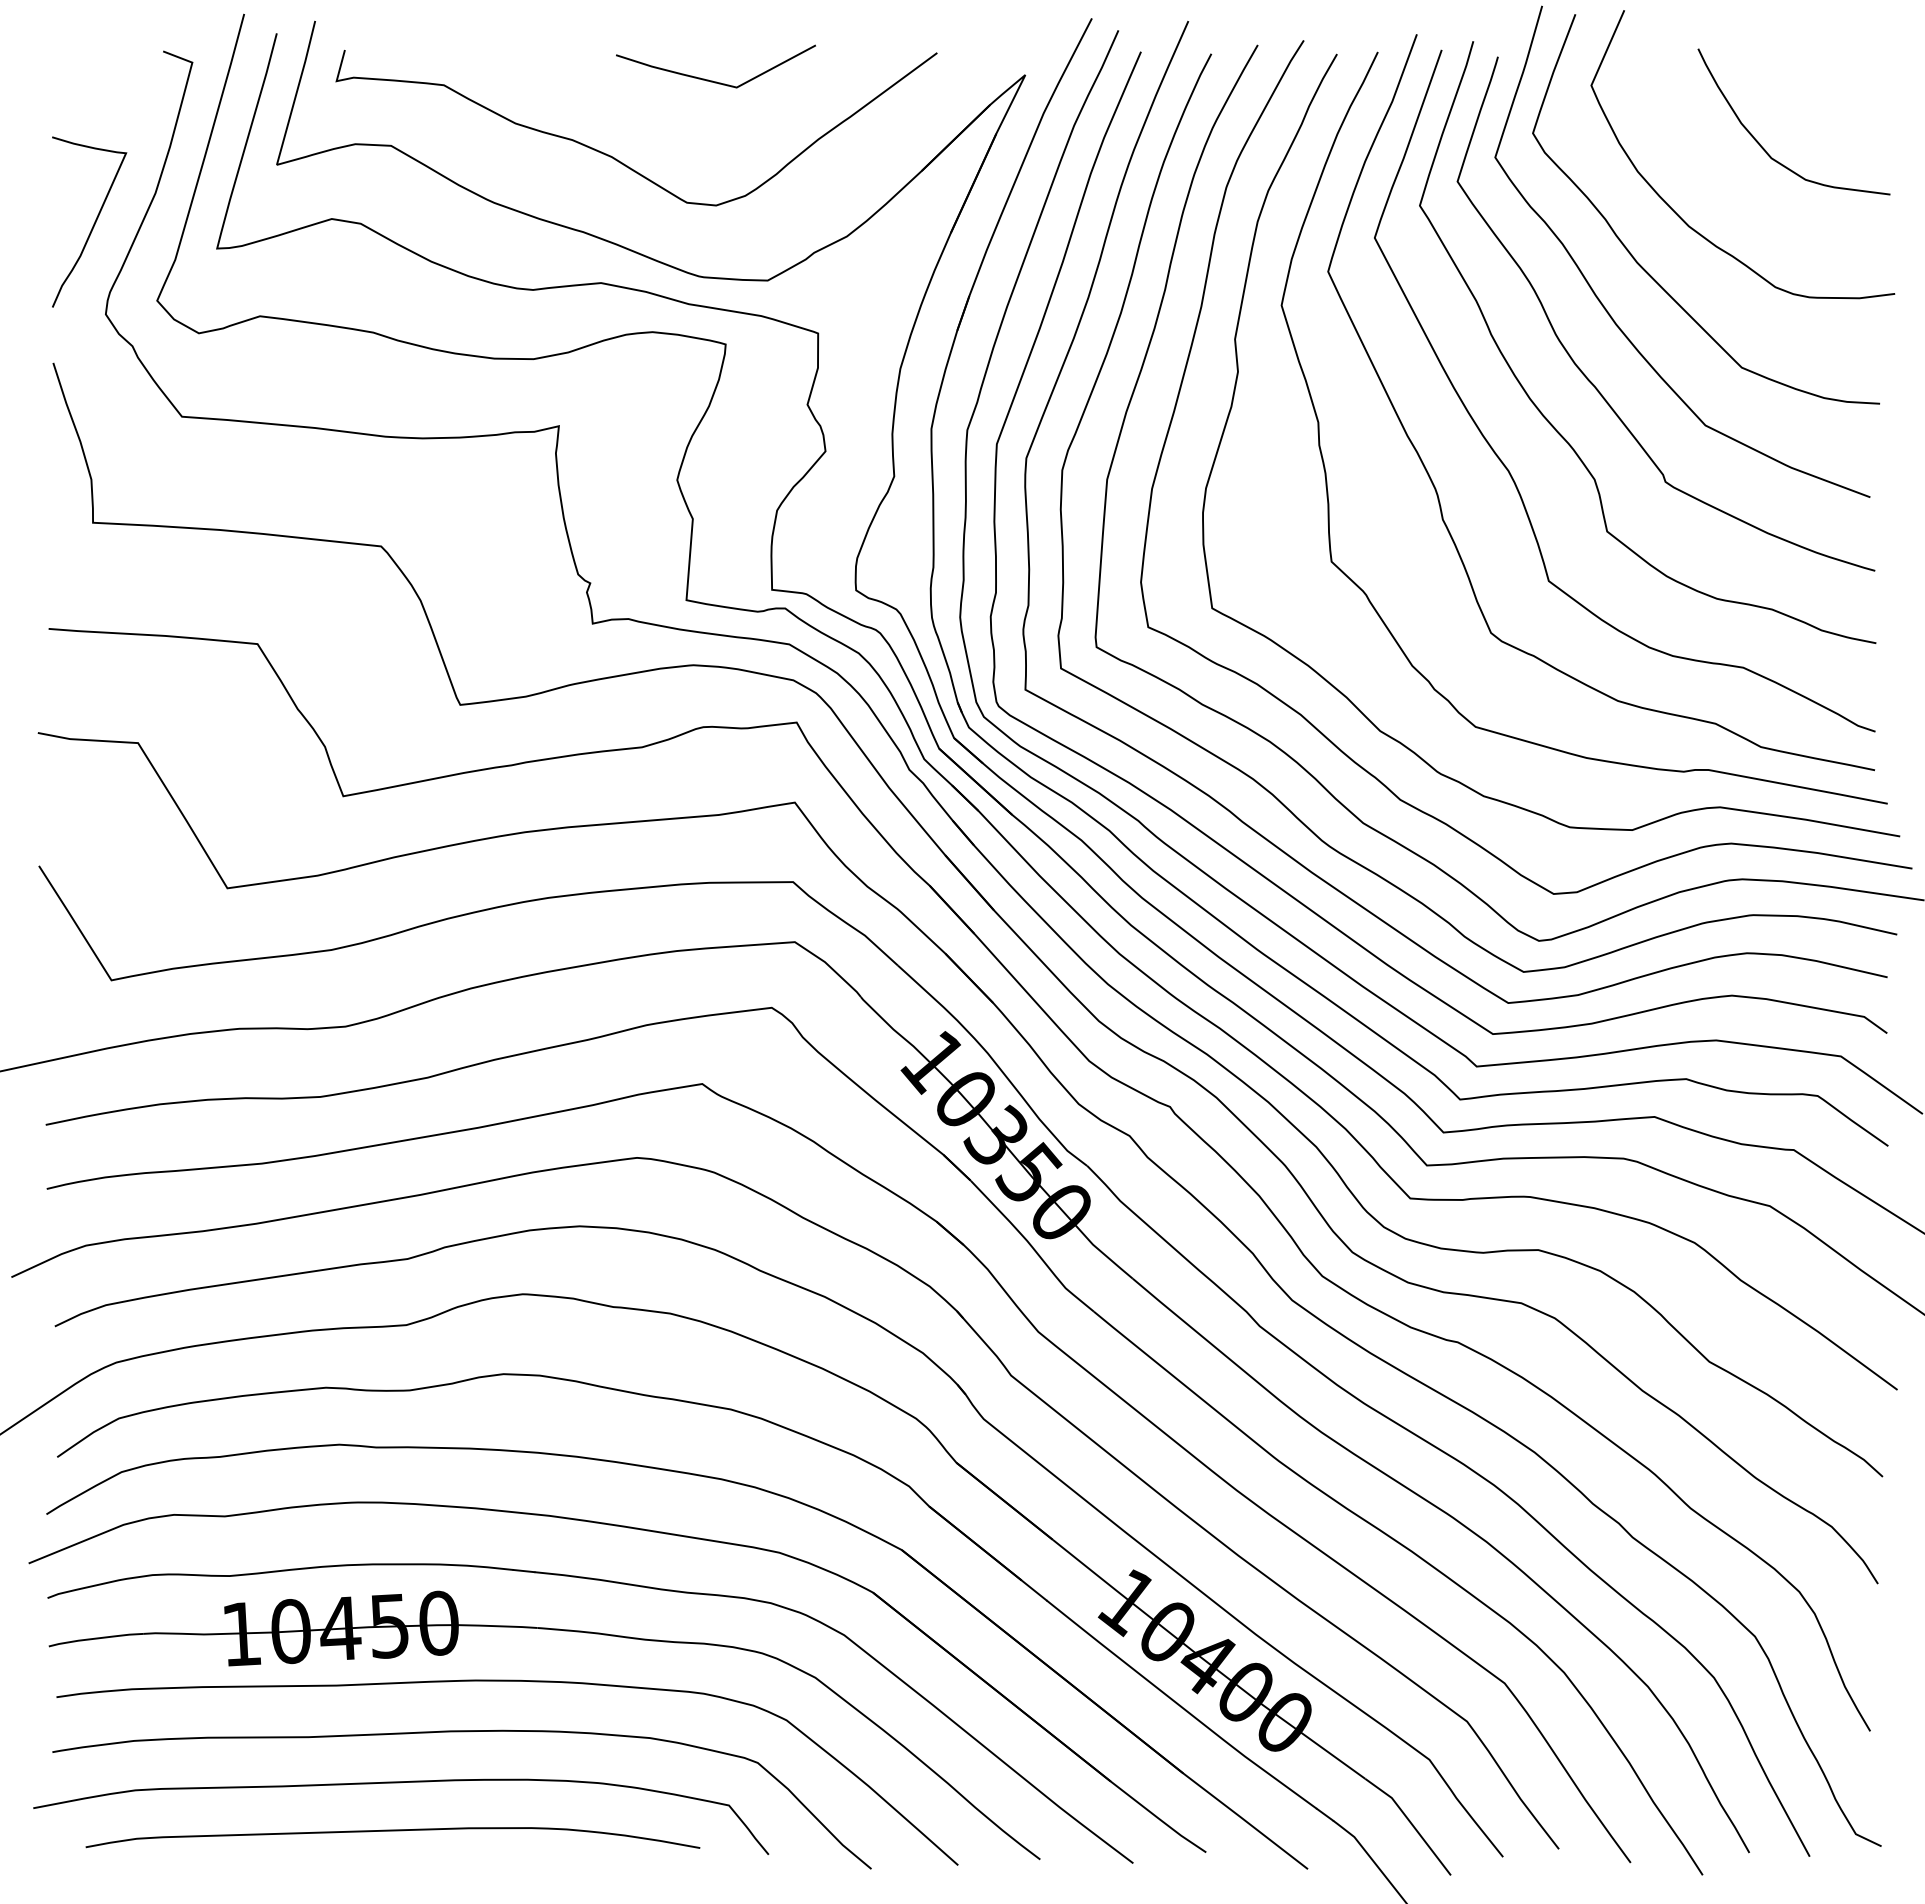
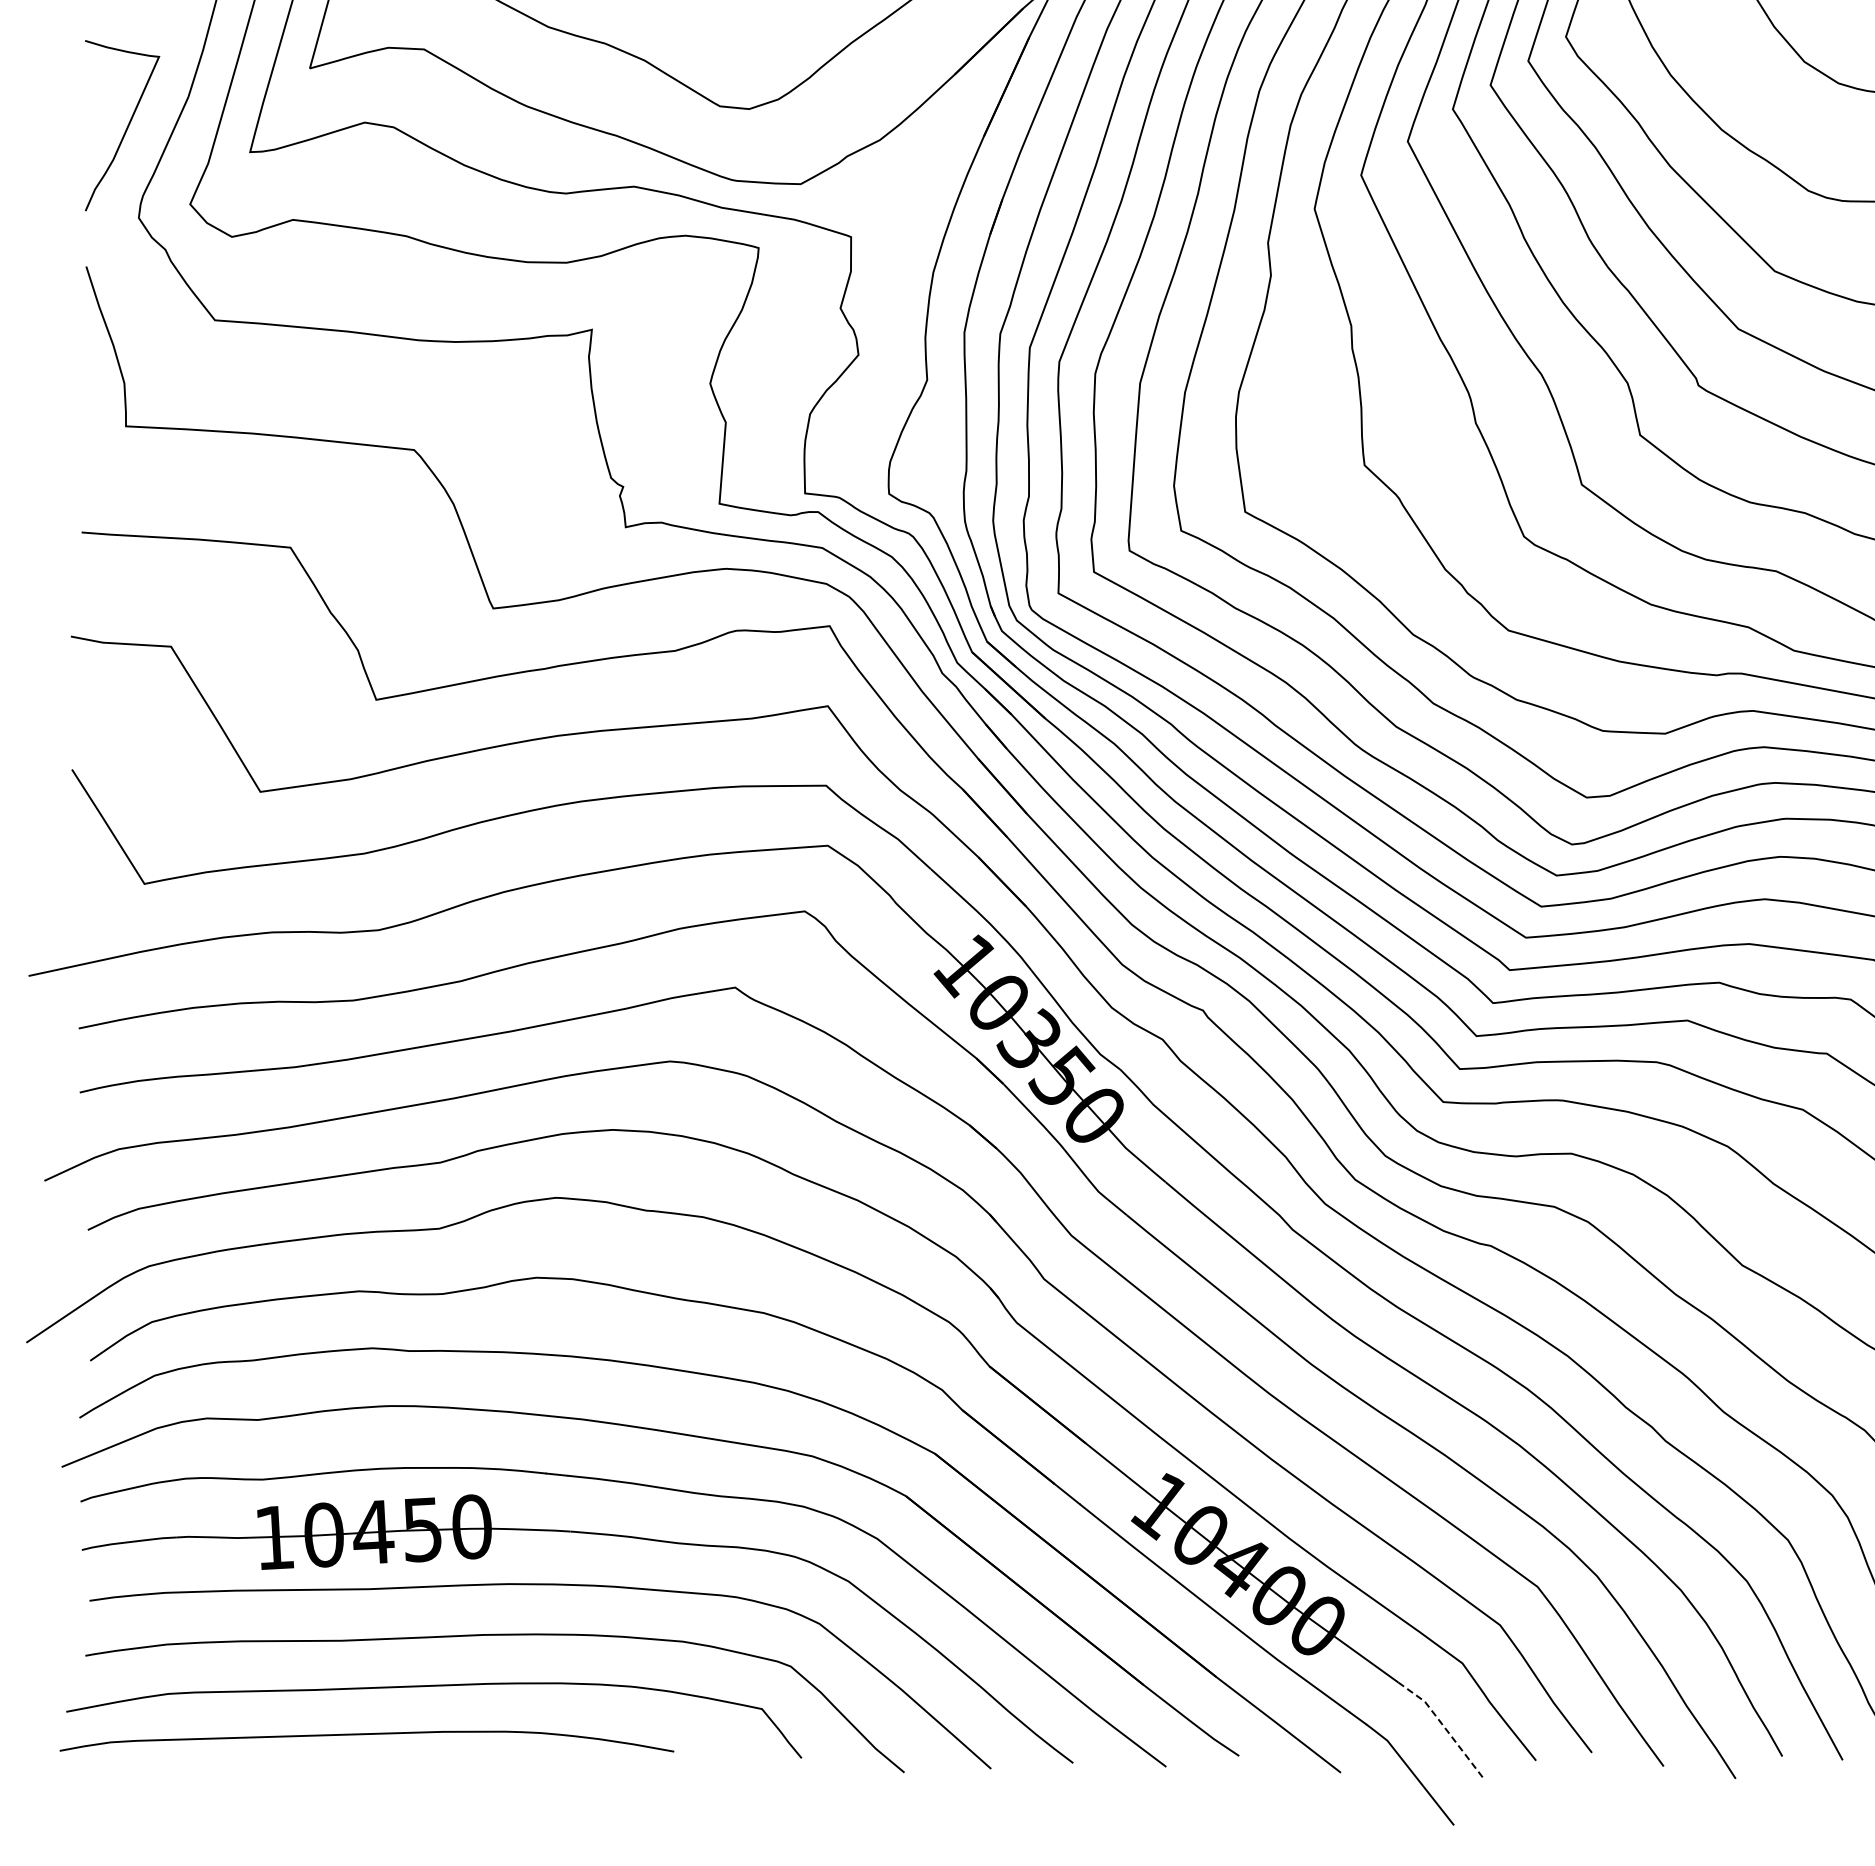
line: (1410, 1822) -> (1443, 1726), solid -> dashed
curve: (392, 1831) -> (366, 1735), moved

